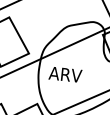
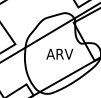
text: (65, 73) -> (59, 53), moved

